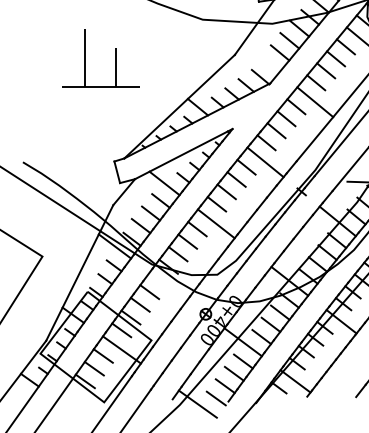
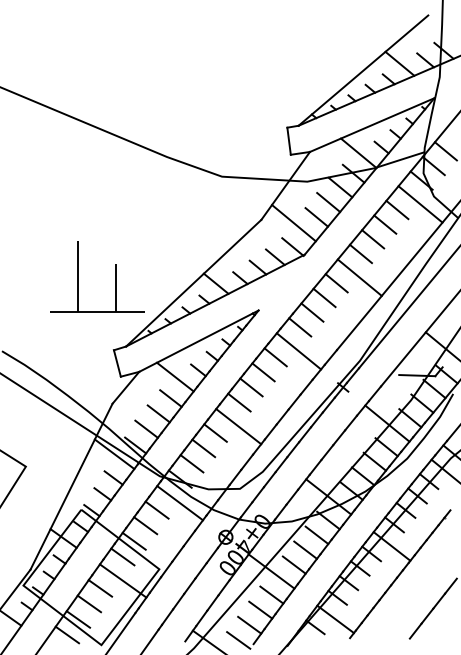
part: (115, 57) -> (115, 276), moved
line: (261, 57) -> (293, 223), added
line: (167, 286) -> (179, 503), added
line: (76, 393) -> (67, 634), added

